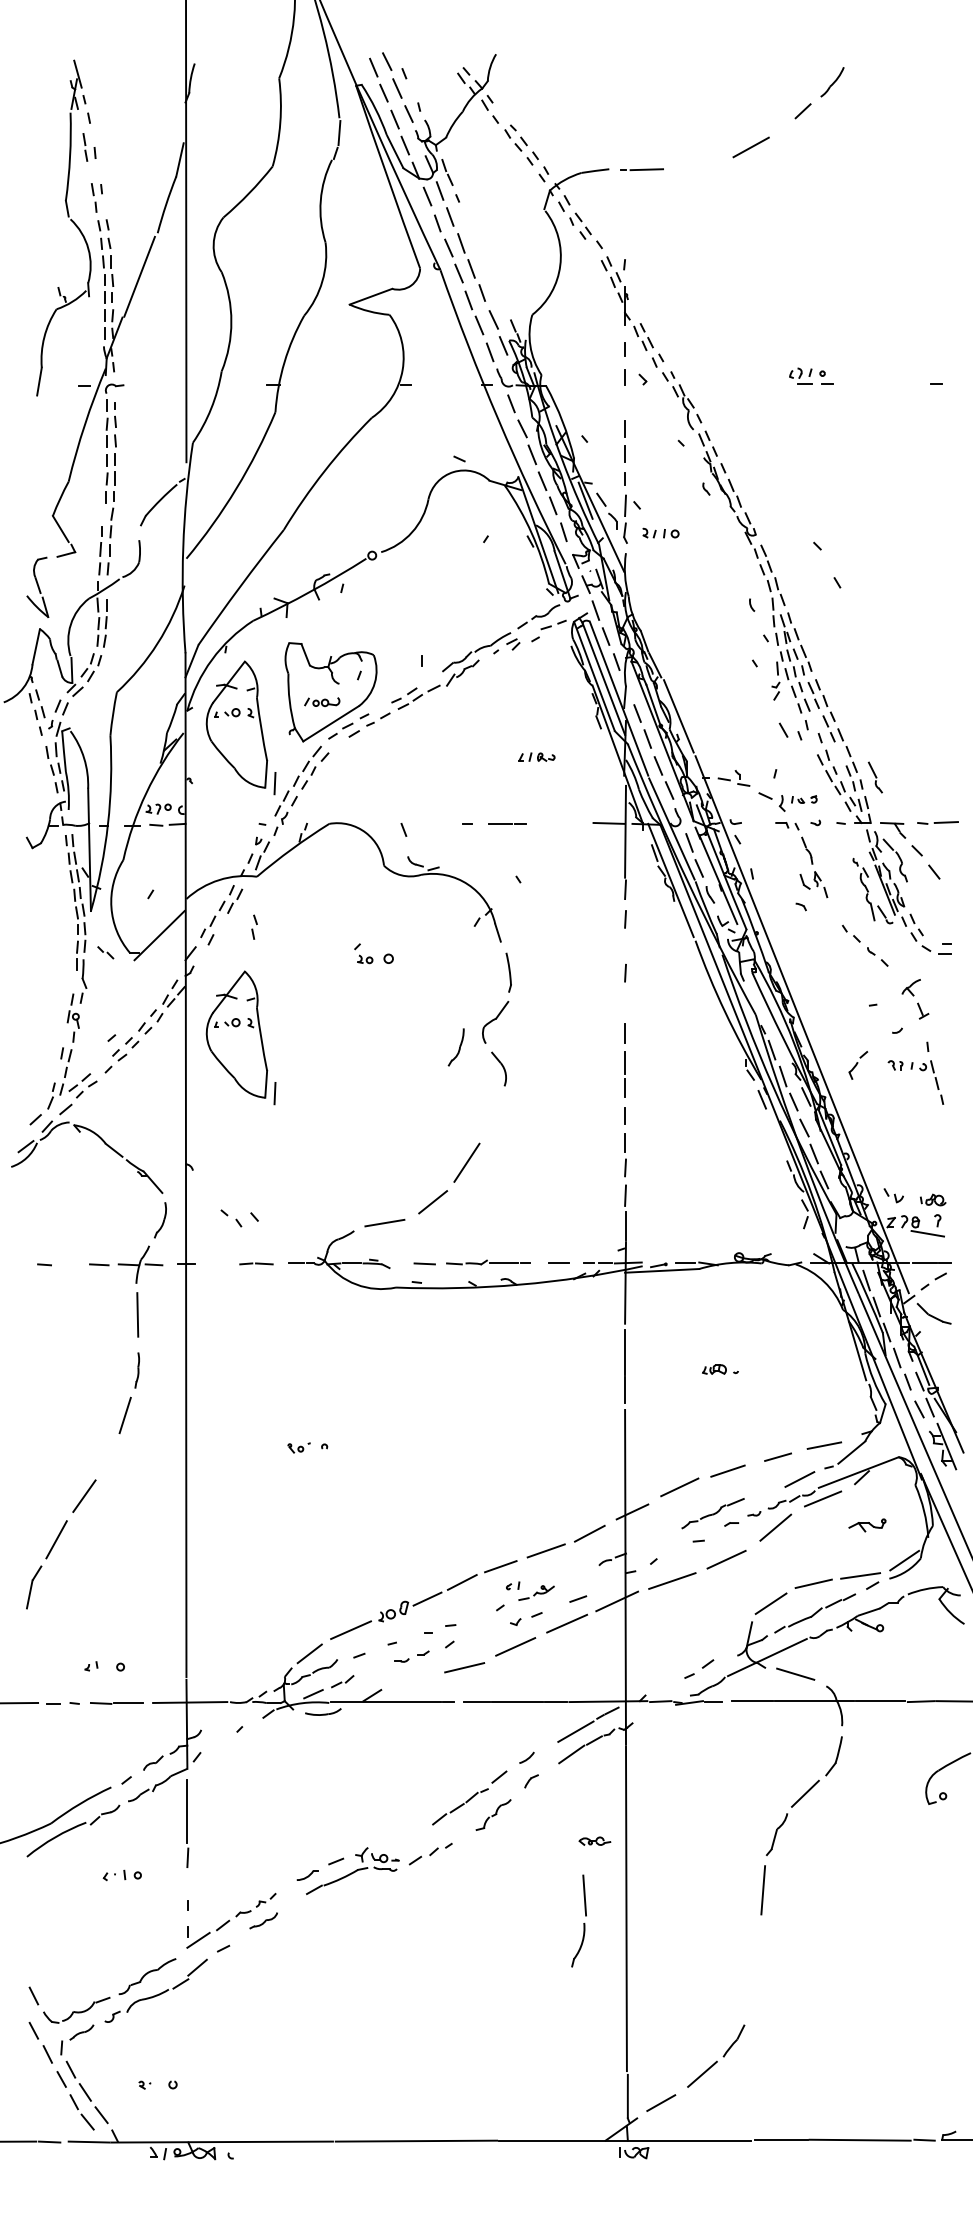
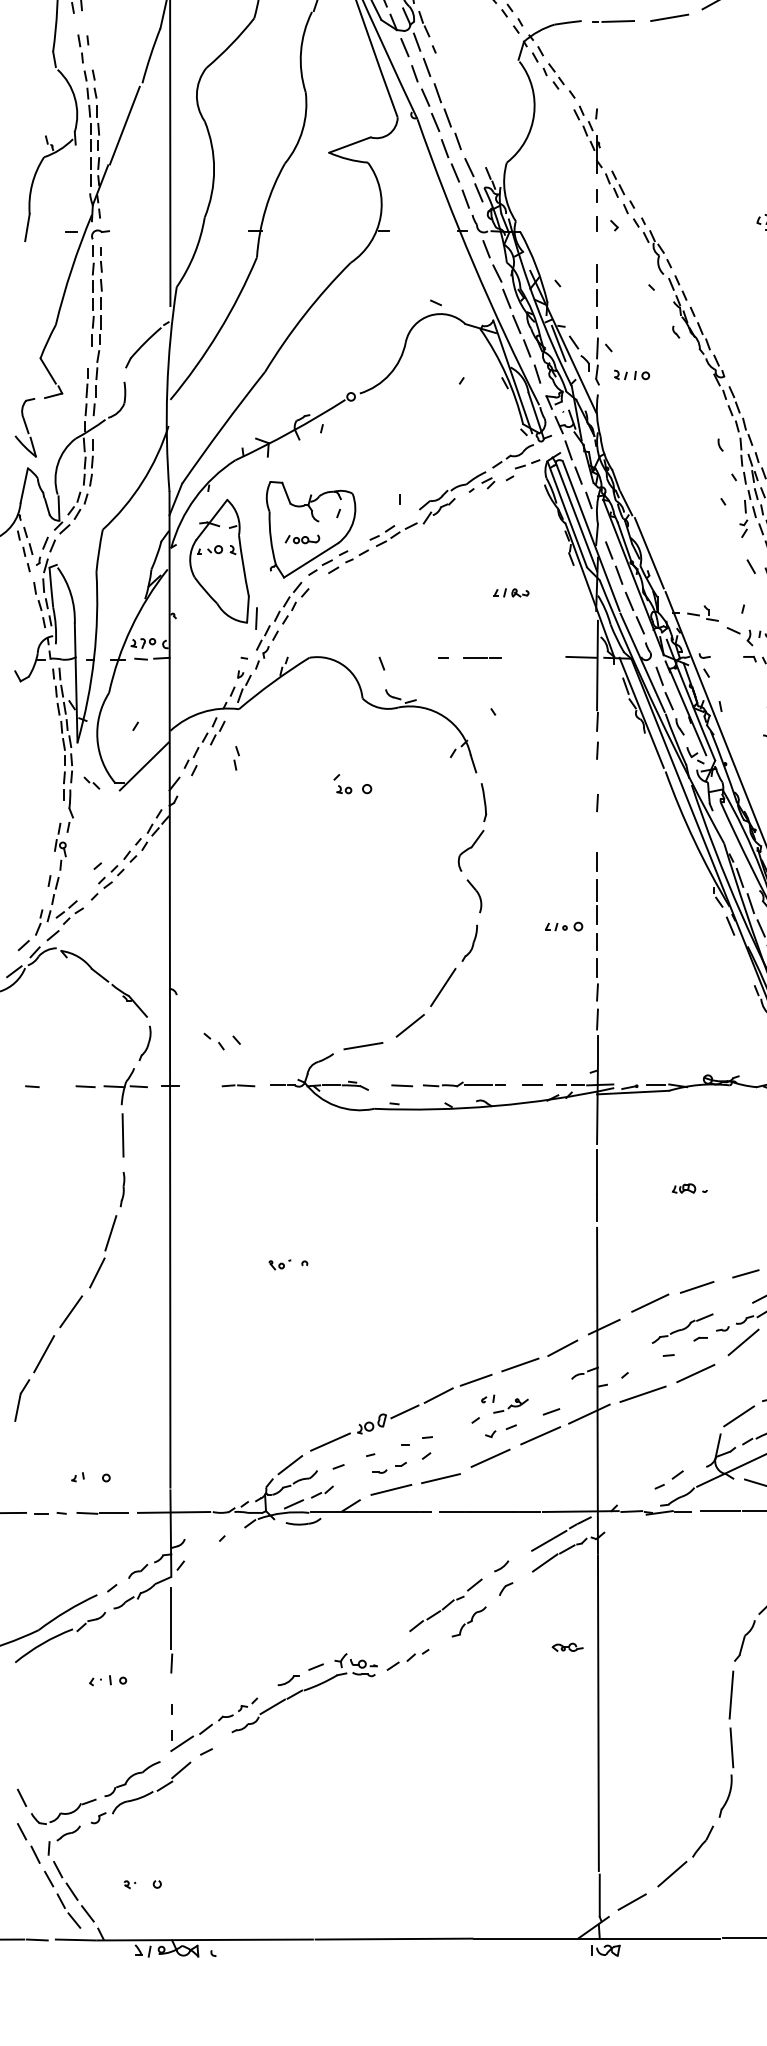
line: (699, 165) -> (669, 17), added
part: (240, 1037) -> (222, 865), removed
part: (455, 1047) -> (469, 943), moved
part: (590, 1100) -> (563, 926), added
line: (110, 1456) -> (96, 1273), added
line: (413, 1679) -> (391, 1490), added
line: (291, 1901) -> (272, 1706), added
part: (578, 1920) -> (725, 1772), moved

